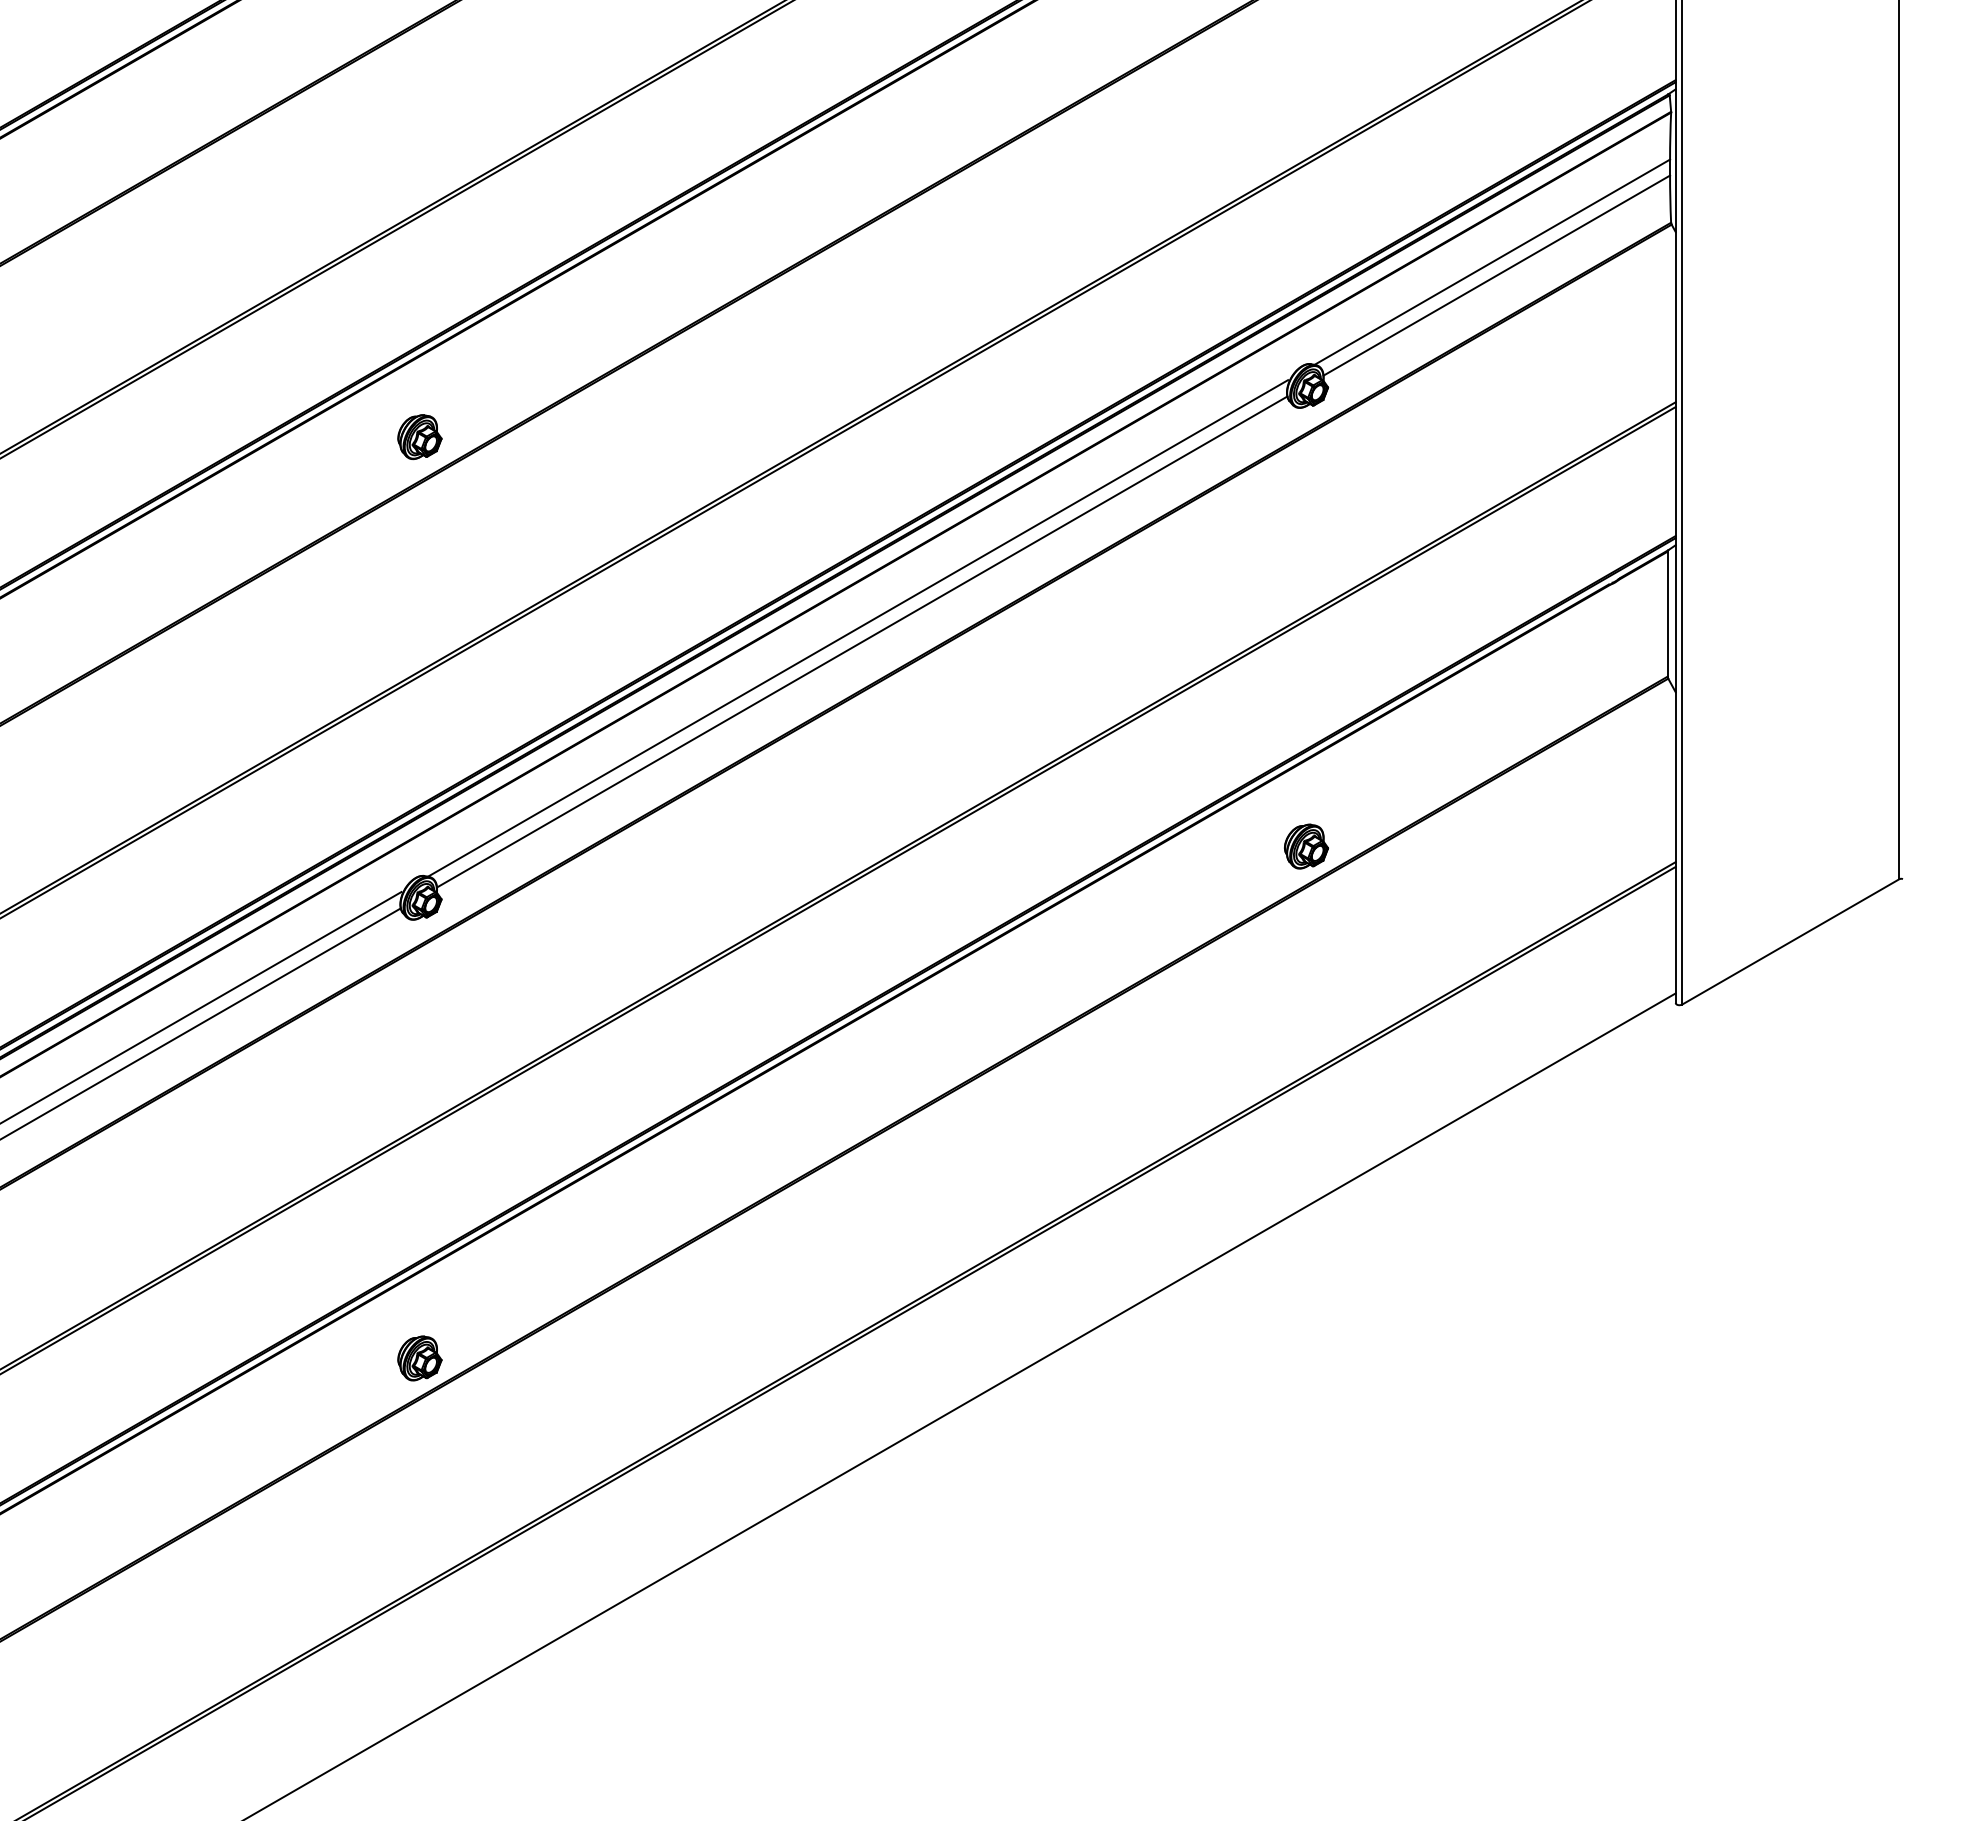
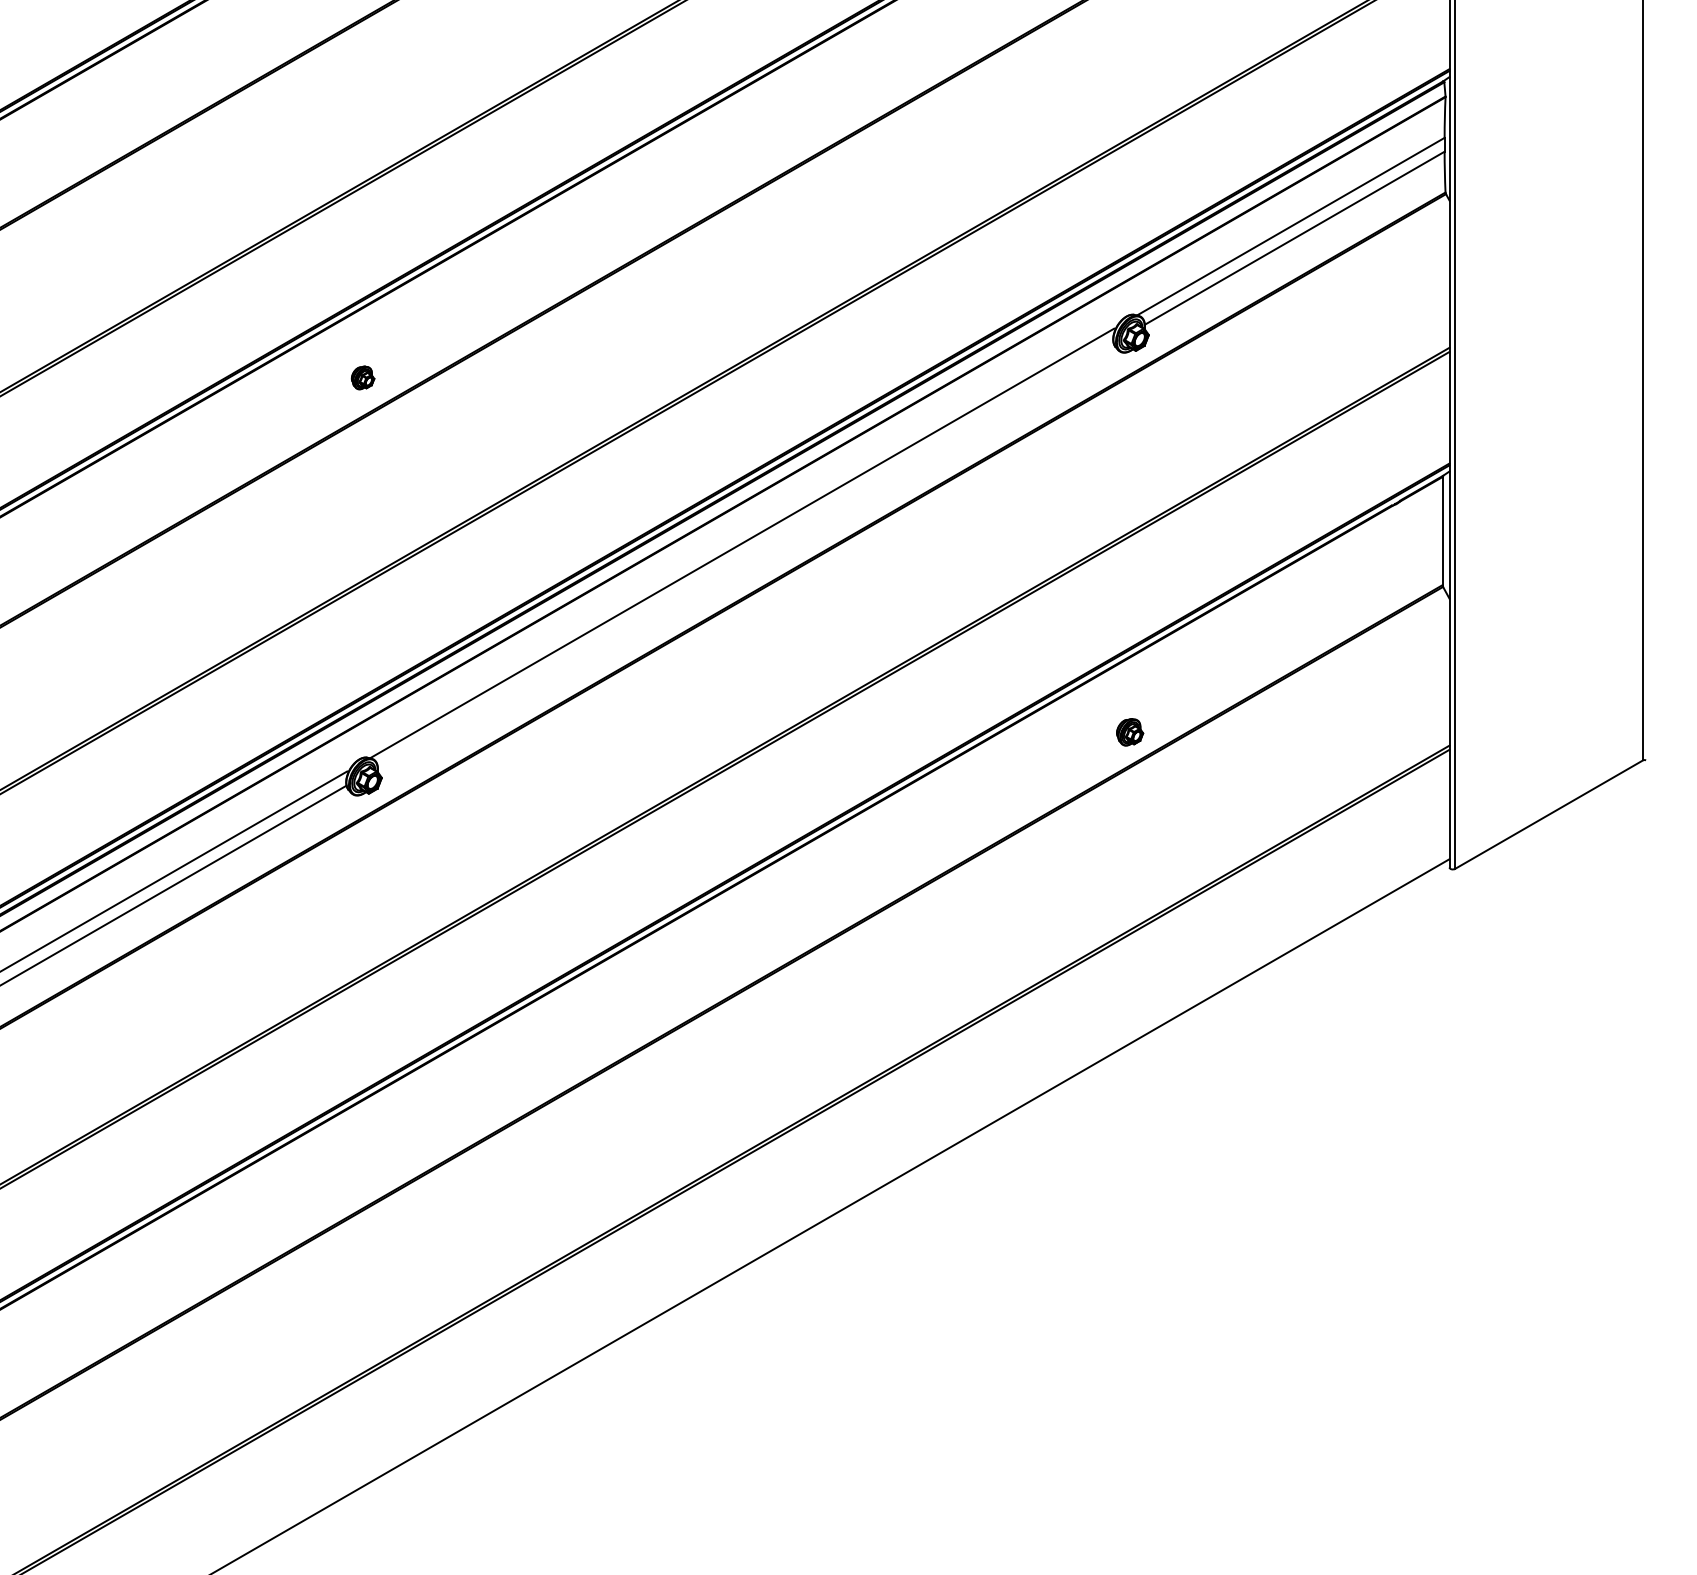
part: (419, 436) -> (362, 377), size x0.6
line: (861, 641) -> (745, 554), removed
part: (1305, 846) -> (1129, 732), size x0.7
part: (419, 1357) -> (362, 1174), removed

